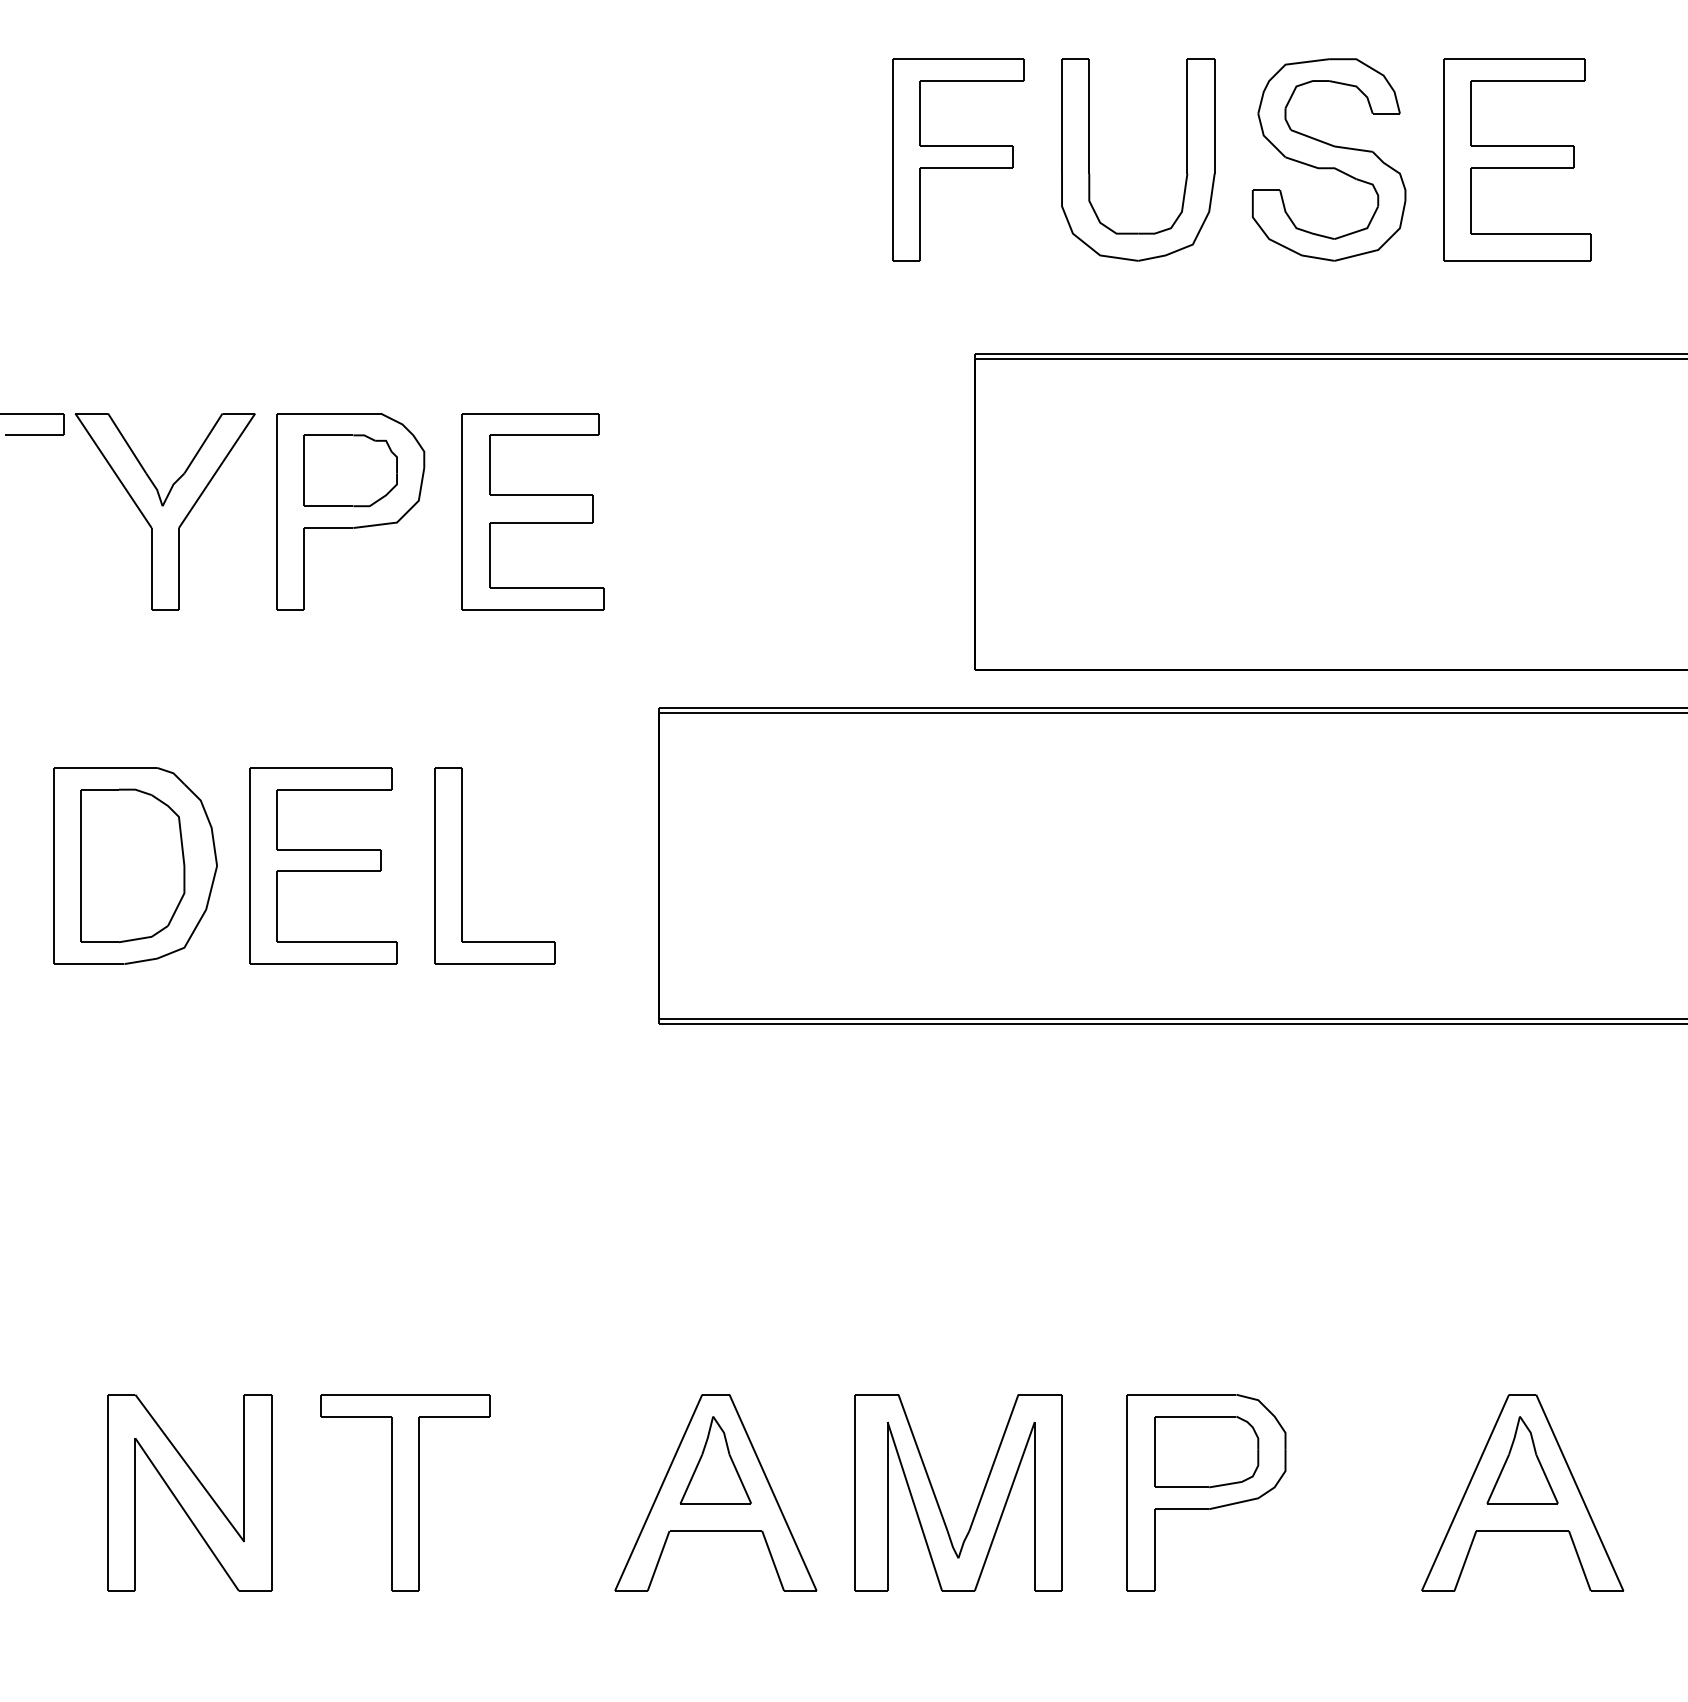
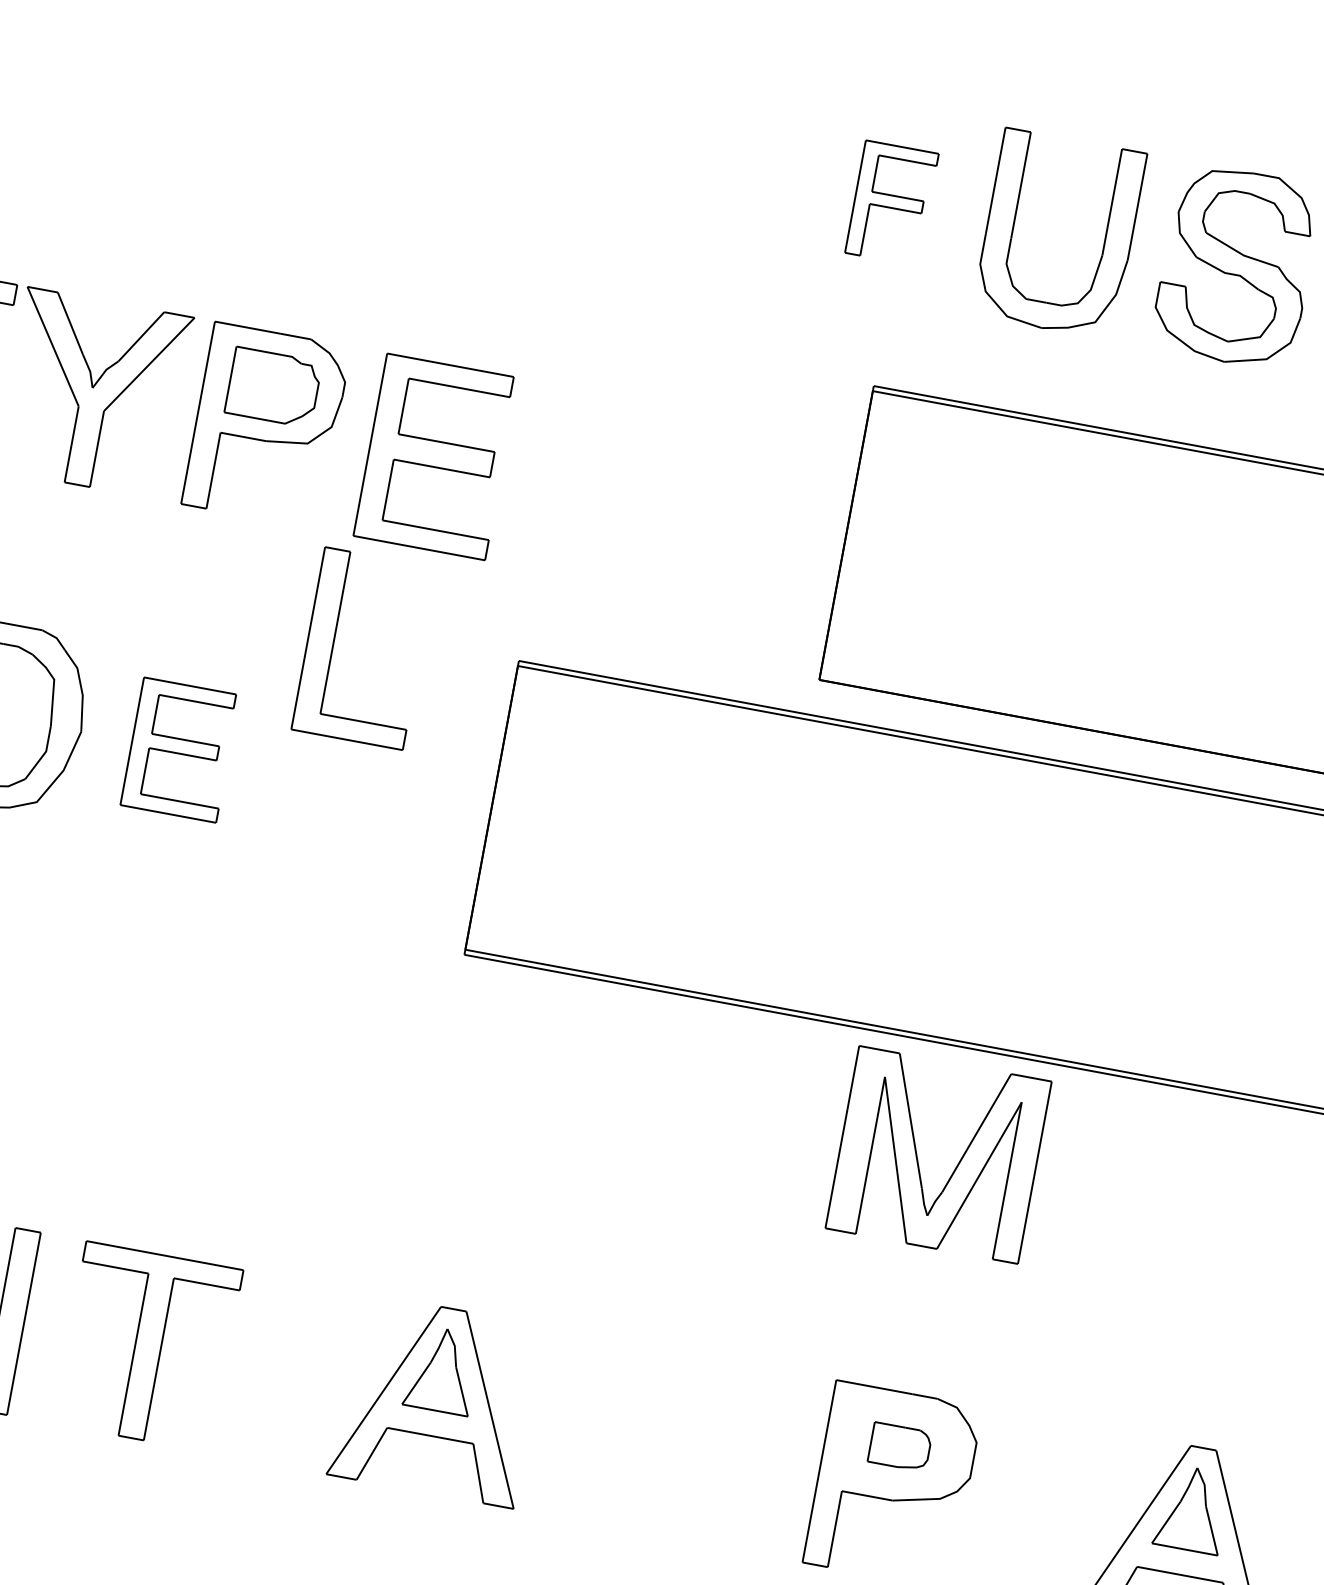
part: (958, 159) -> (892, 202), size x0.6
part: (323, 865) -> (180, 749), size x0.7
part: (462, 865) -> (333, 642), moved
part: (1206, 1452) -> (899, 1447), size x0.6
part: (937, 1499) -> (917, 1157), moved

